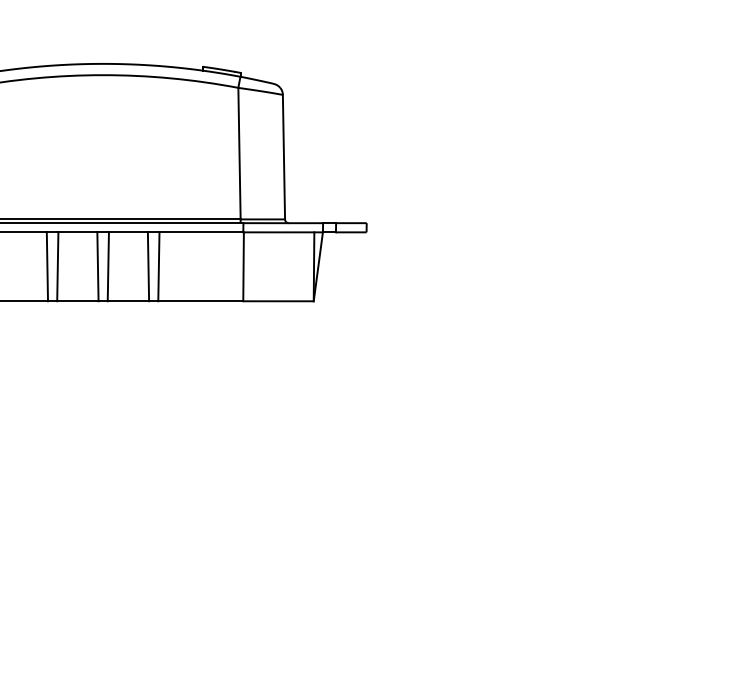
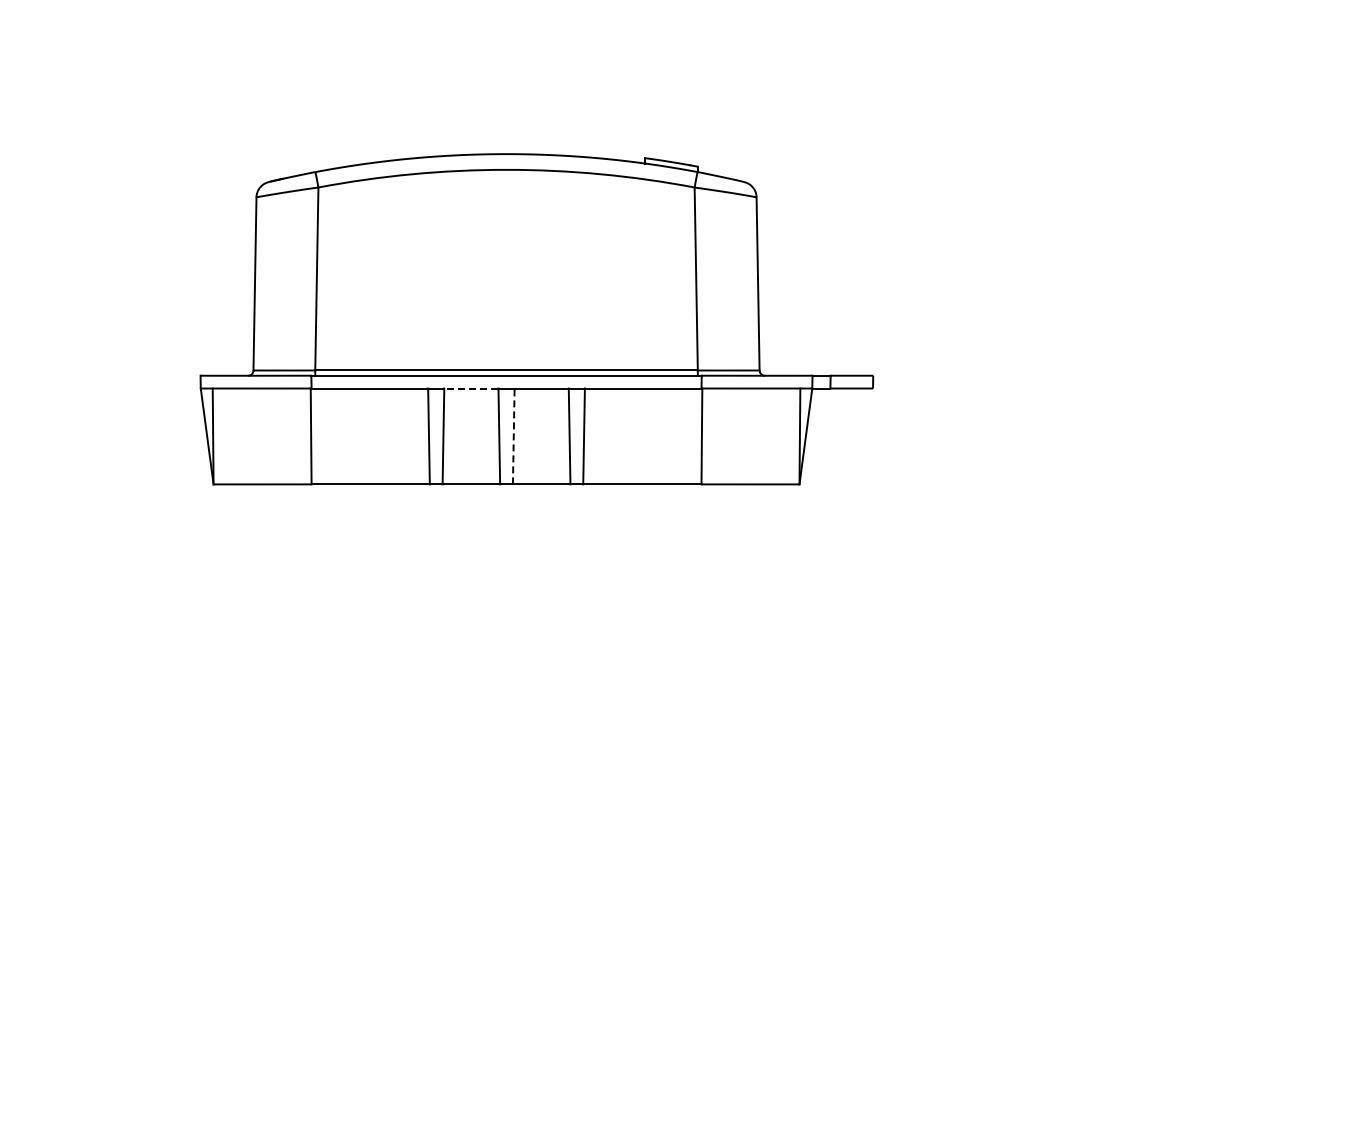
line: (77, 232) -> (470, 388), solid -> dashed
line: (108, 266) -> (513, 436), solid -> dashed

